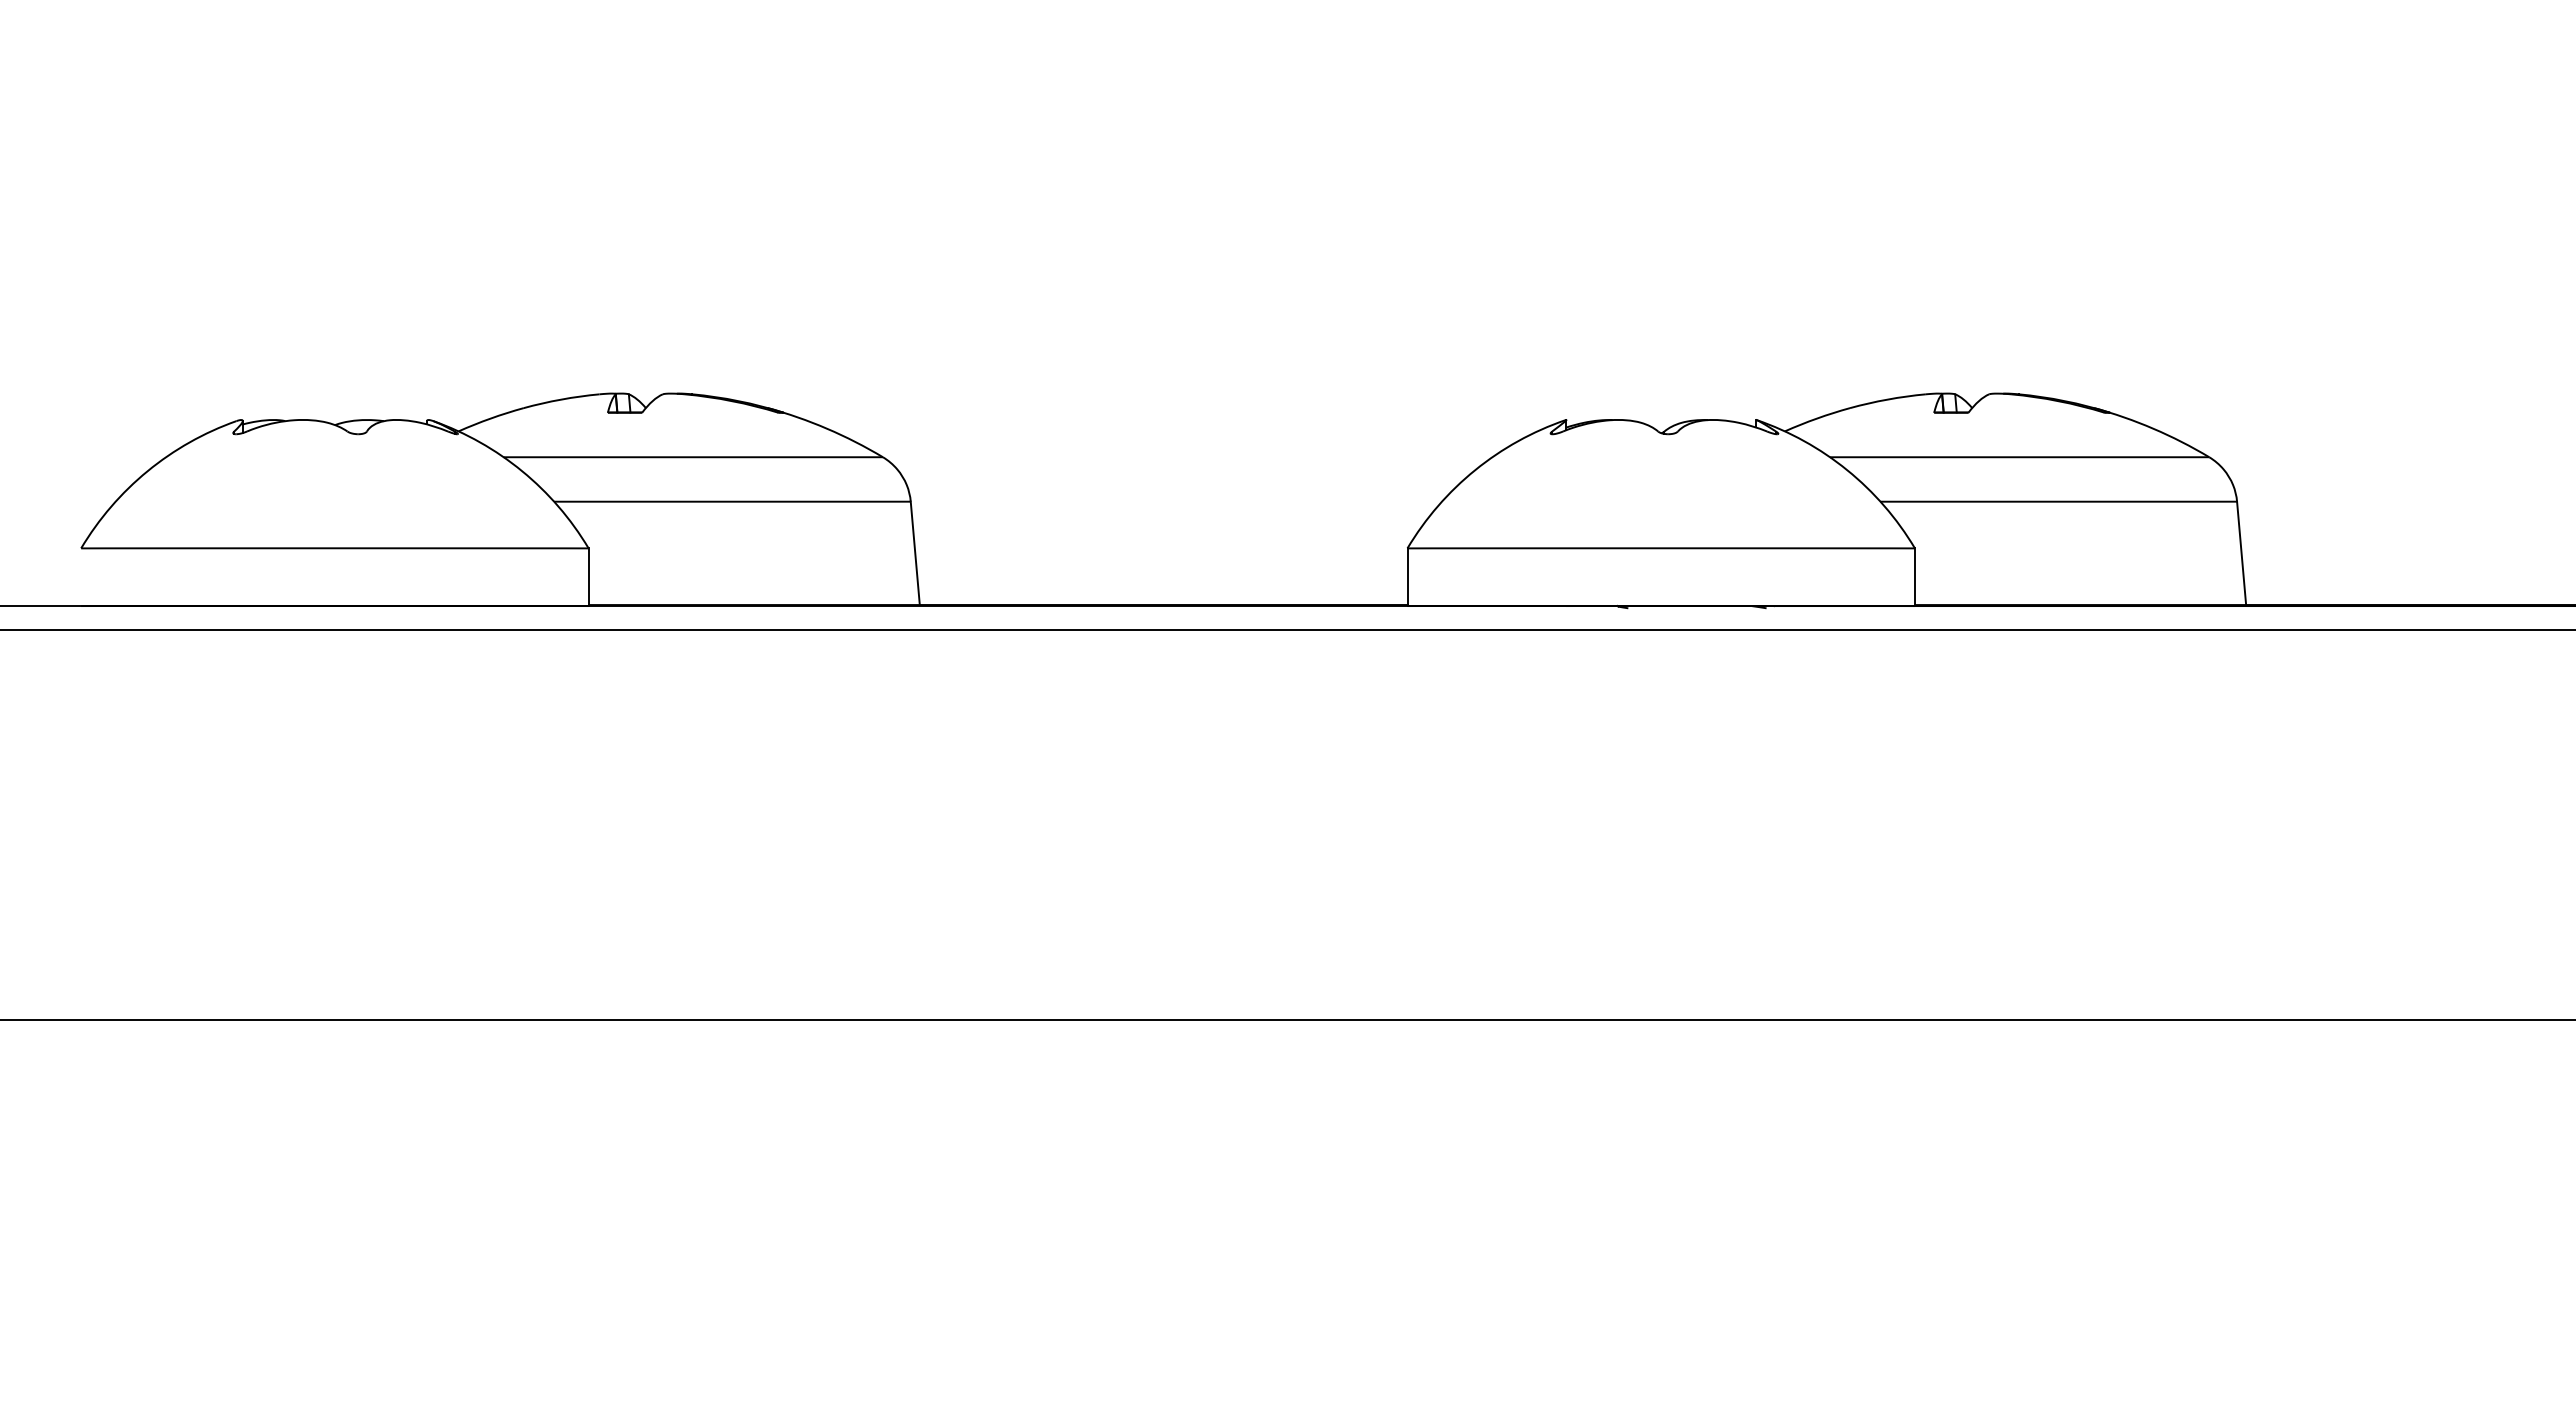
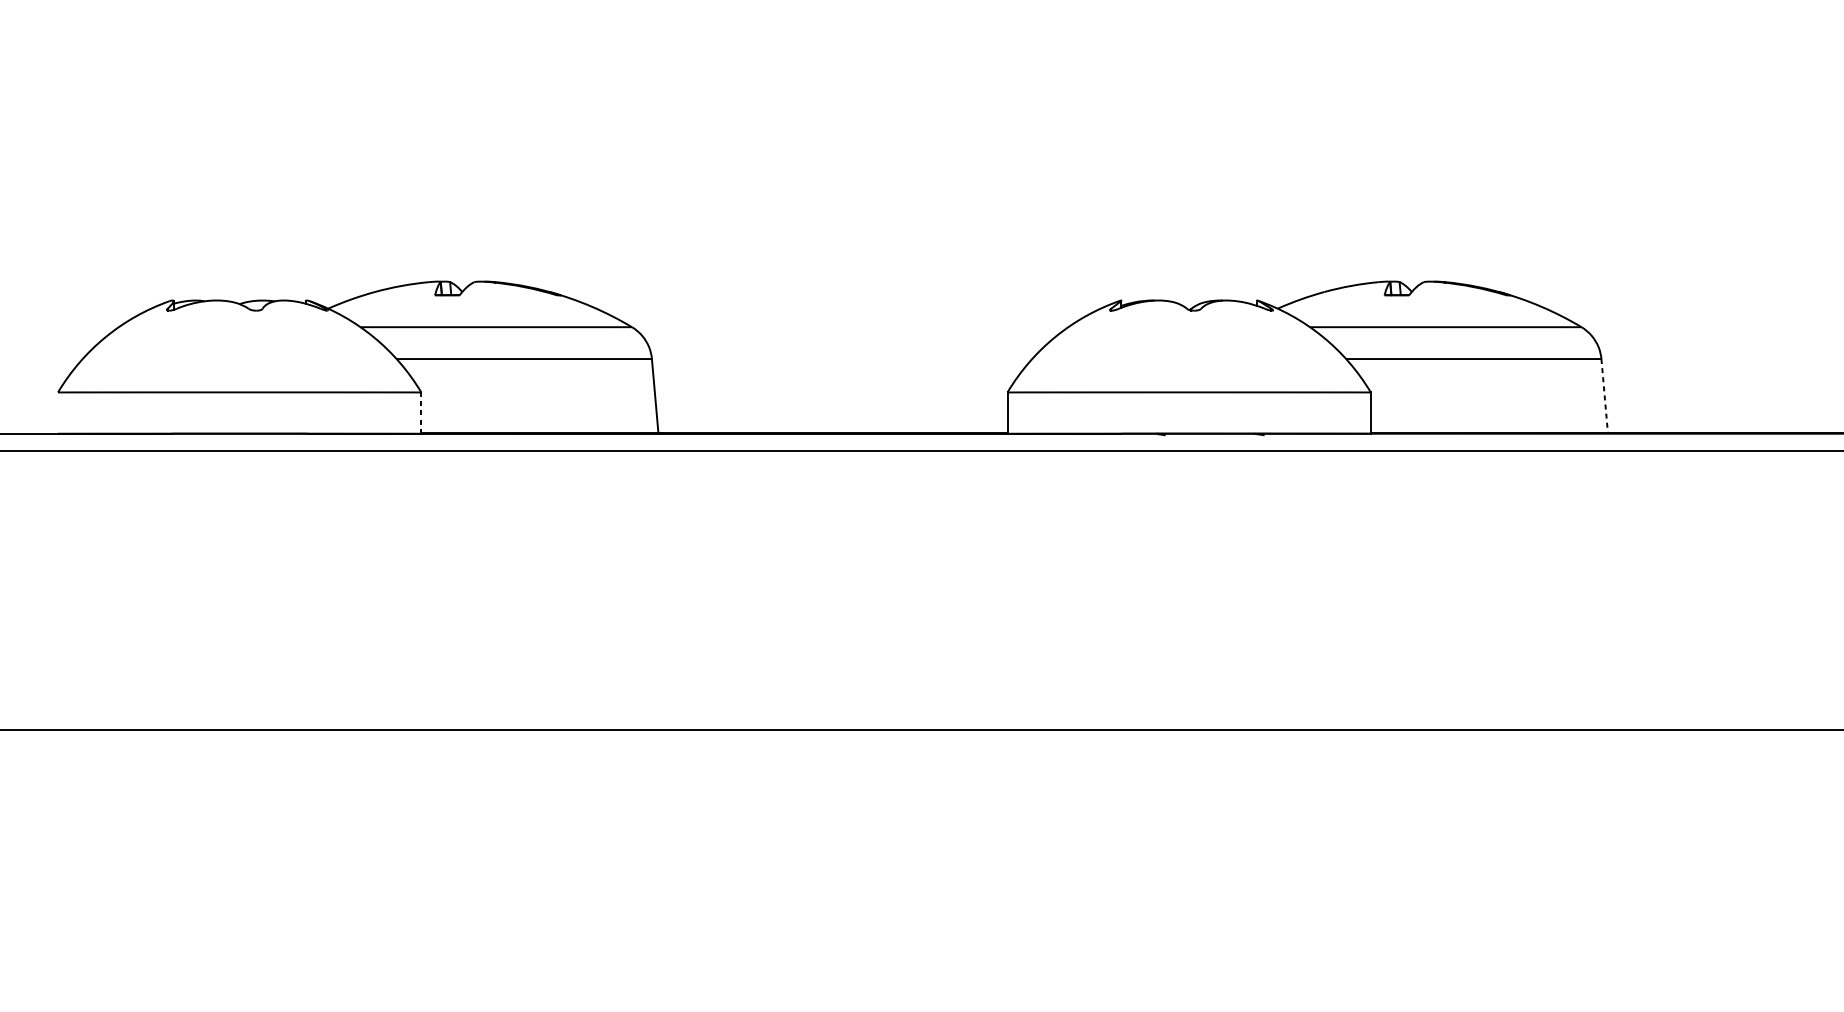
line: (2241, 553) -> (1604, 396), solid -> dashed
line: (588, 577) -> (421, 413), solid -> dashed

